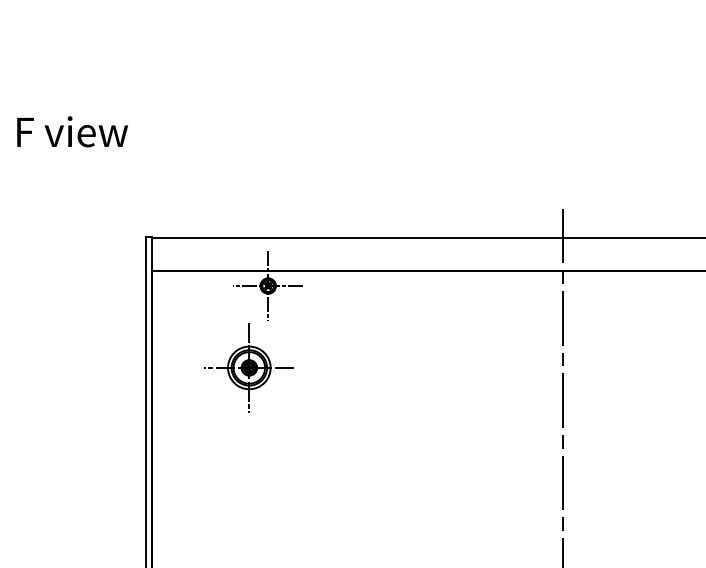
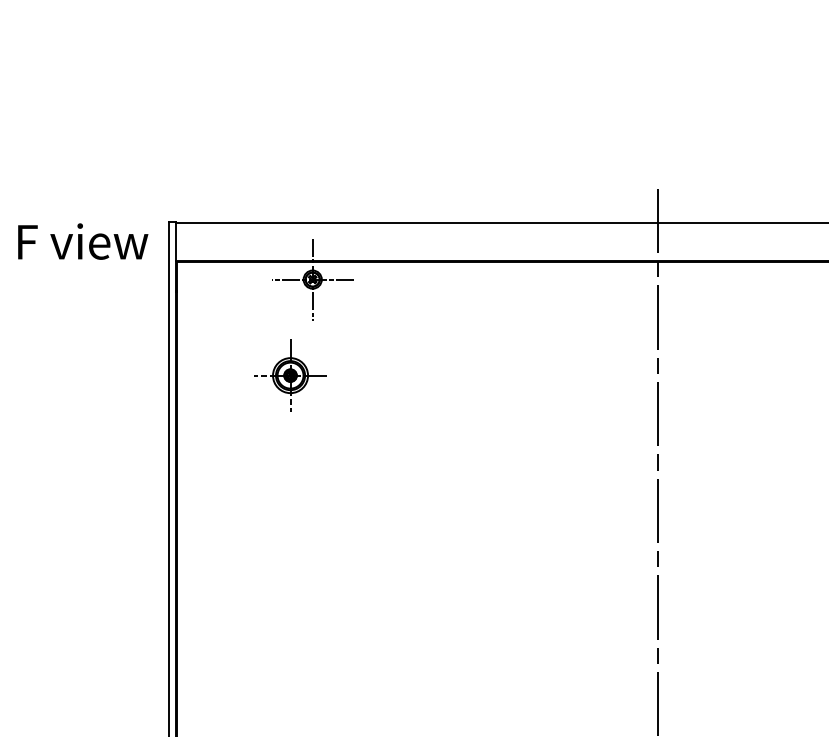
text: (72, 131) -> (83, 241), moved
part: (249, 367) -> (290, 375), size x0.7

